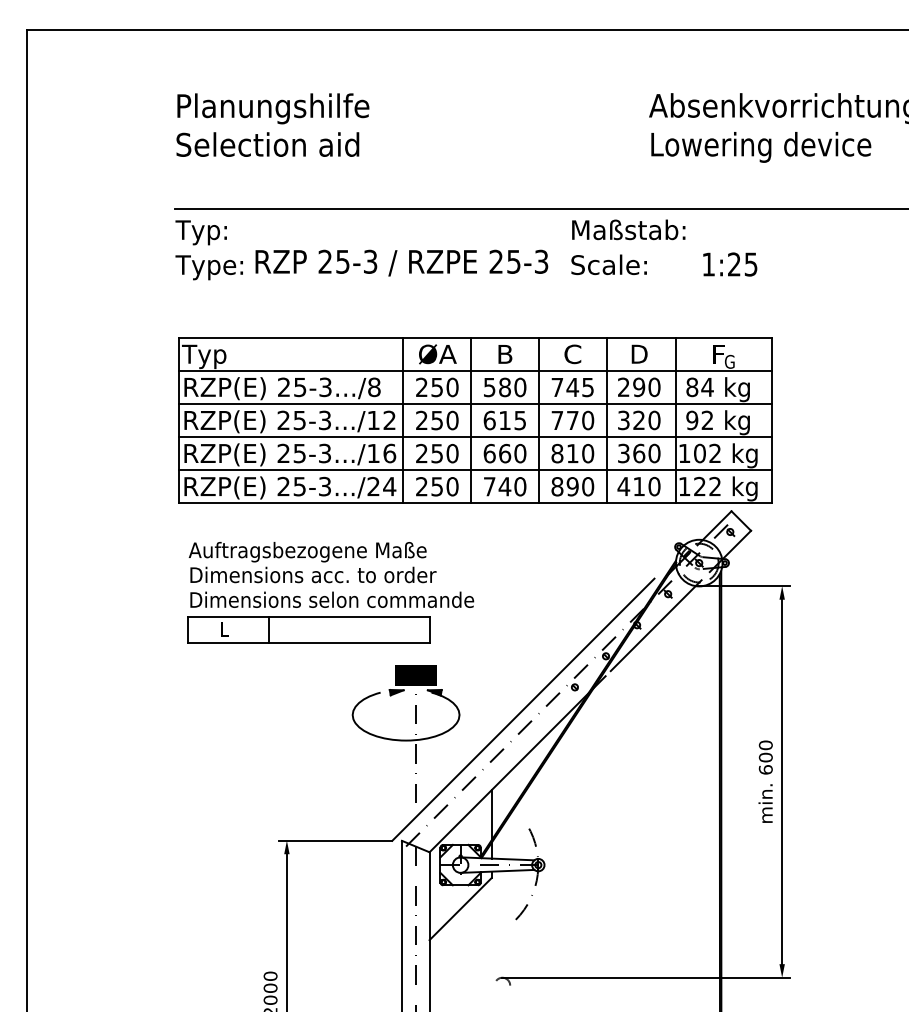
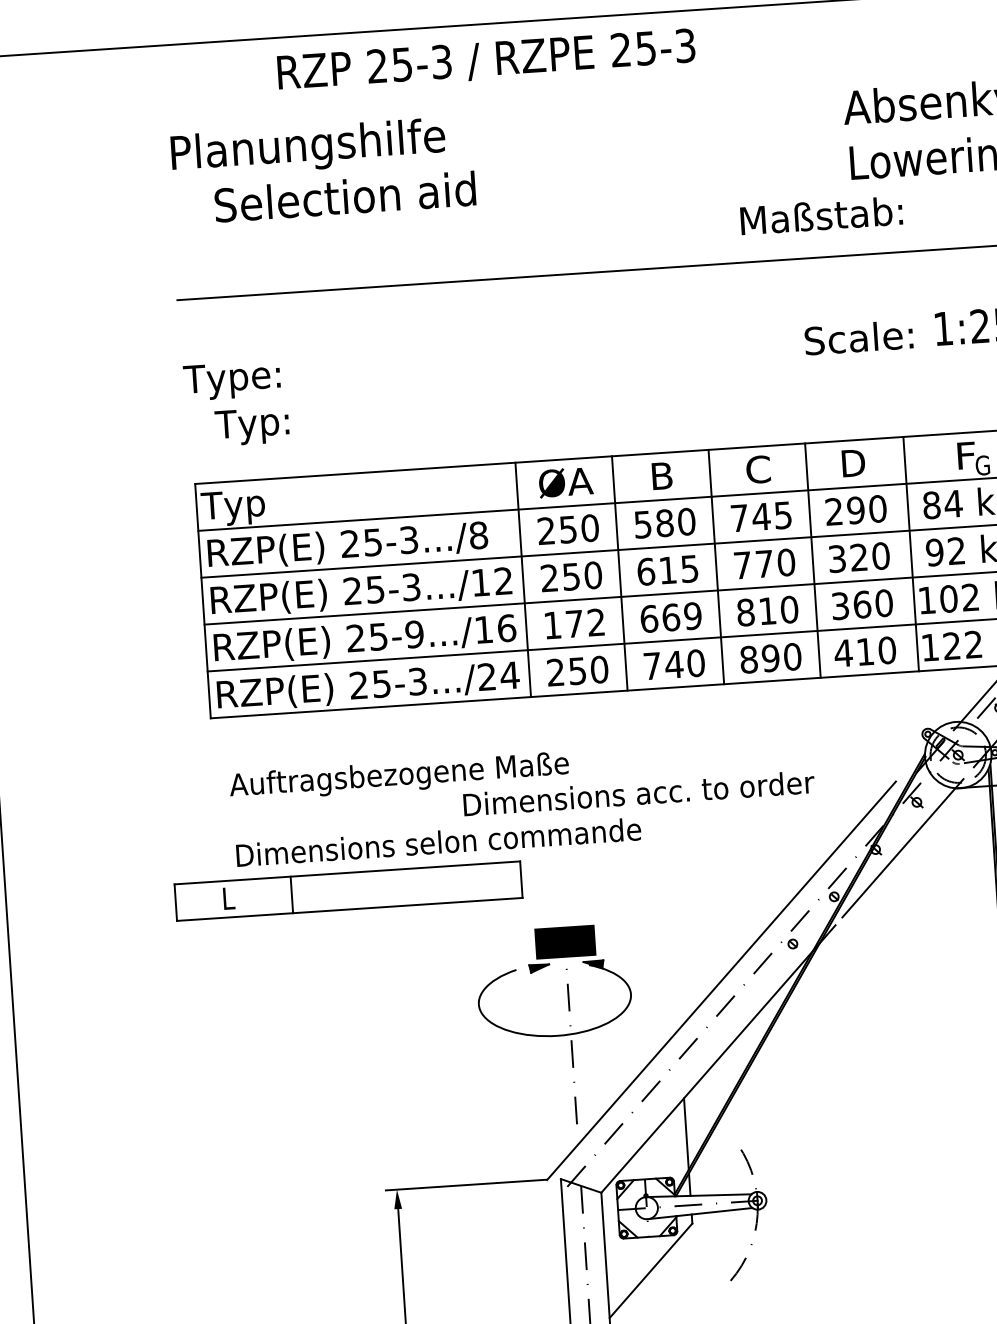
text: (267, 144) -> (344, 196), moved
text: (628, 229) -> (821, 215), moved
text: (200, 232) -> (251, 426), moved
text: (401, 262) -> (485, 59), moved
text: (608, 264) -> (857, 337), moved
text: (324, 453) -> (413, 634), 25-3.../16 -> 25-9.../16
text: (437, 453) -> (574, 623), 250 -> 172
text: (520, 453) -> (693, 615), 660 -> 669
text: (313, 574) -> (639, 792), moved
part: (308, 629) -> (347, 890), moved

